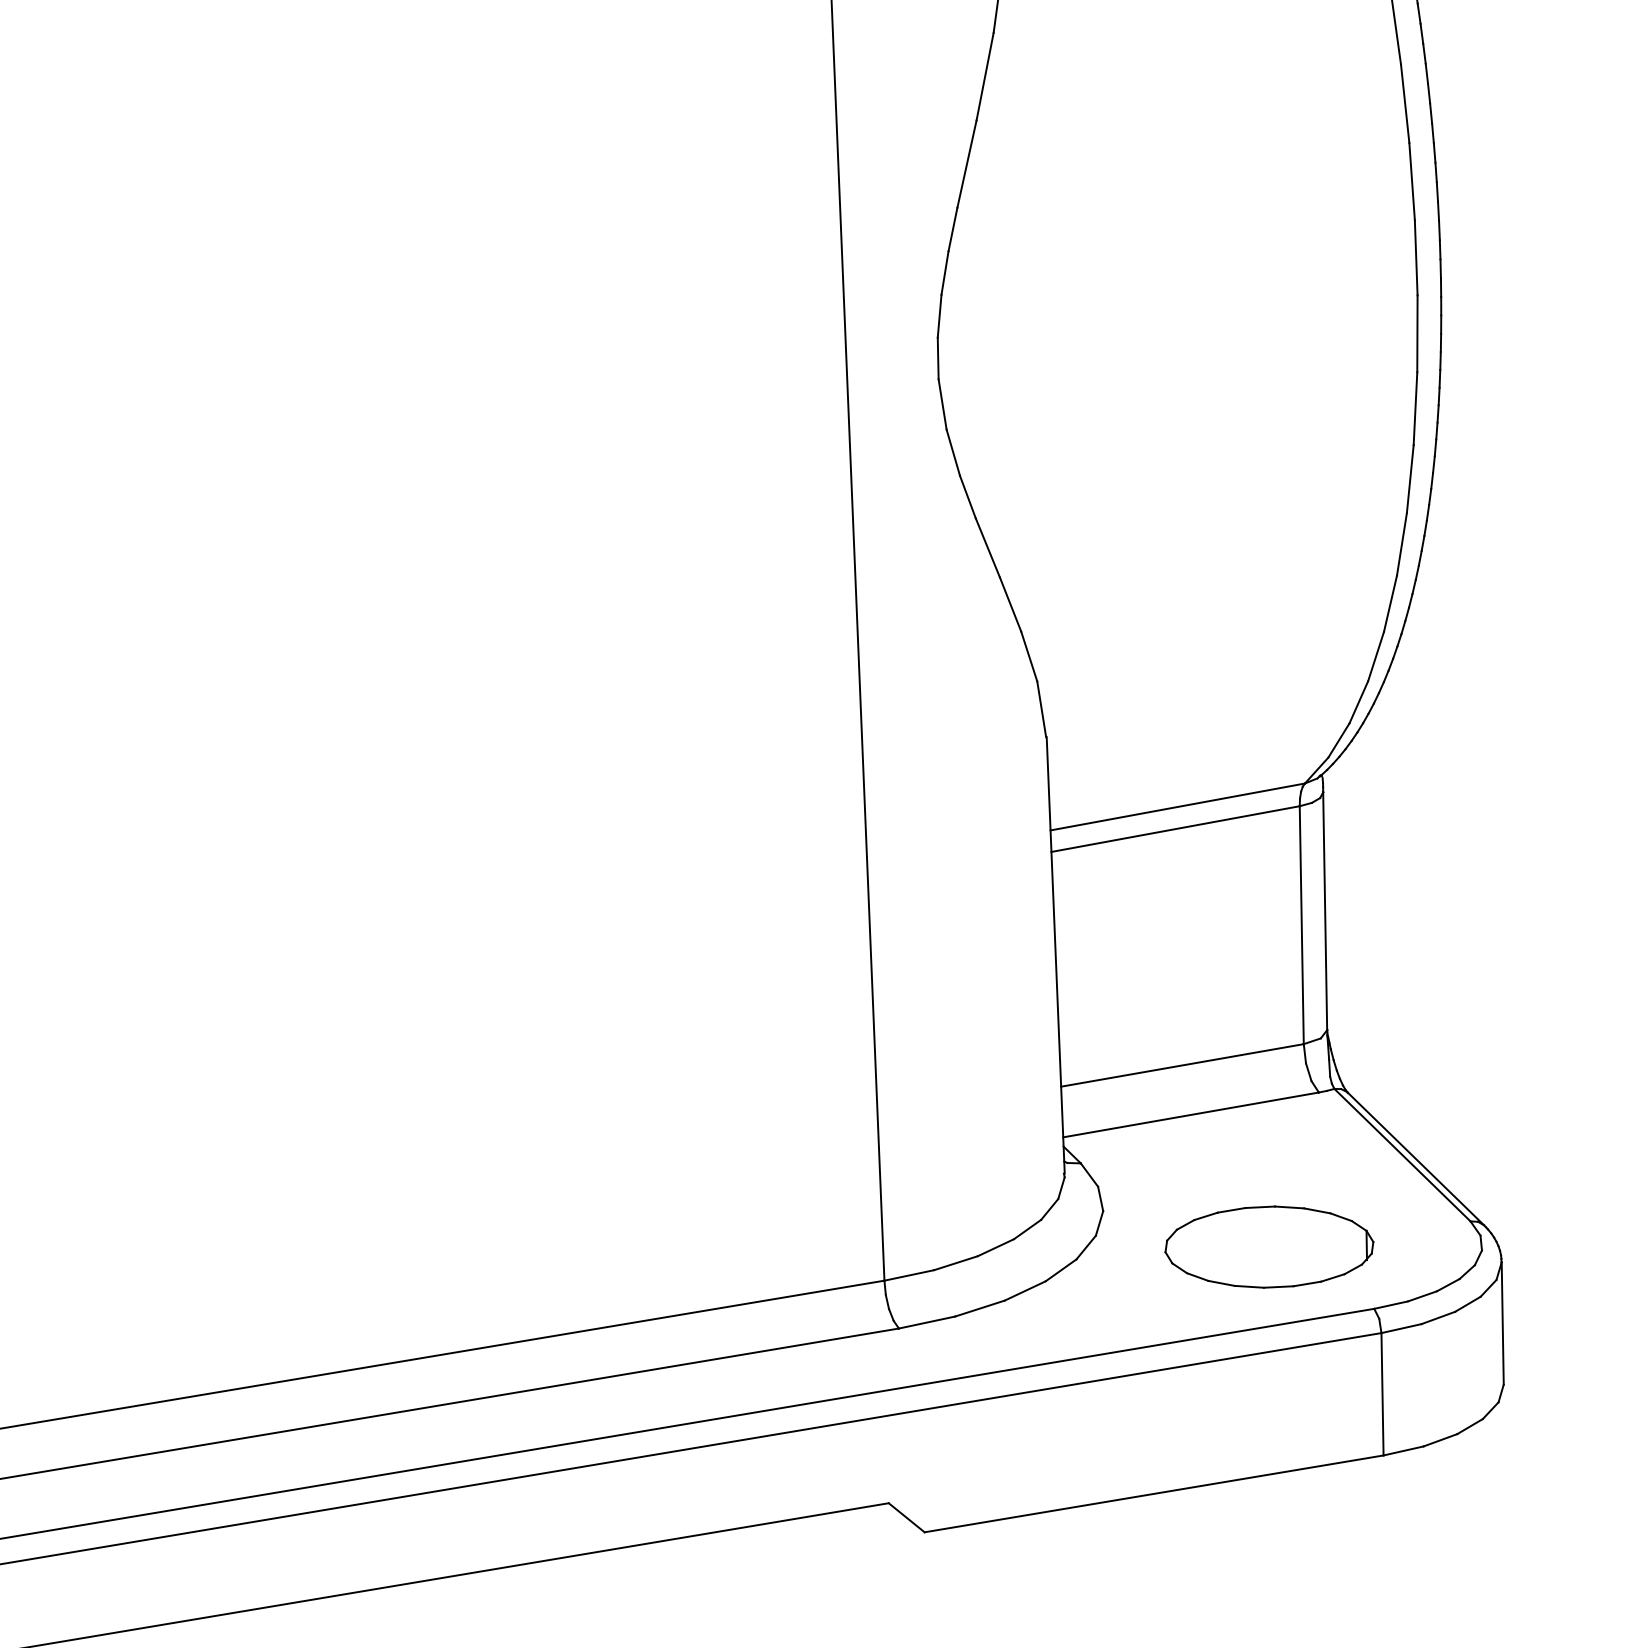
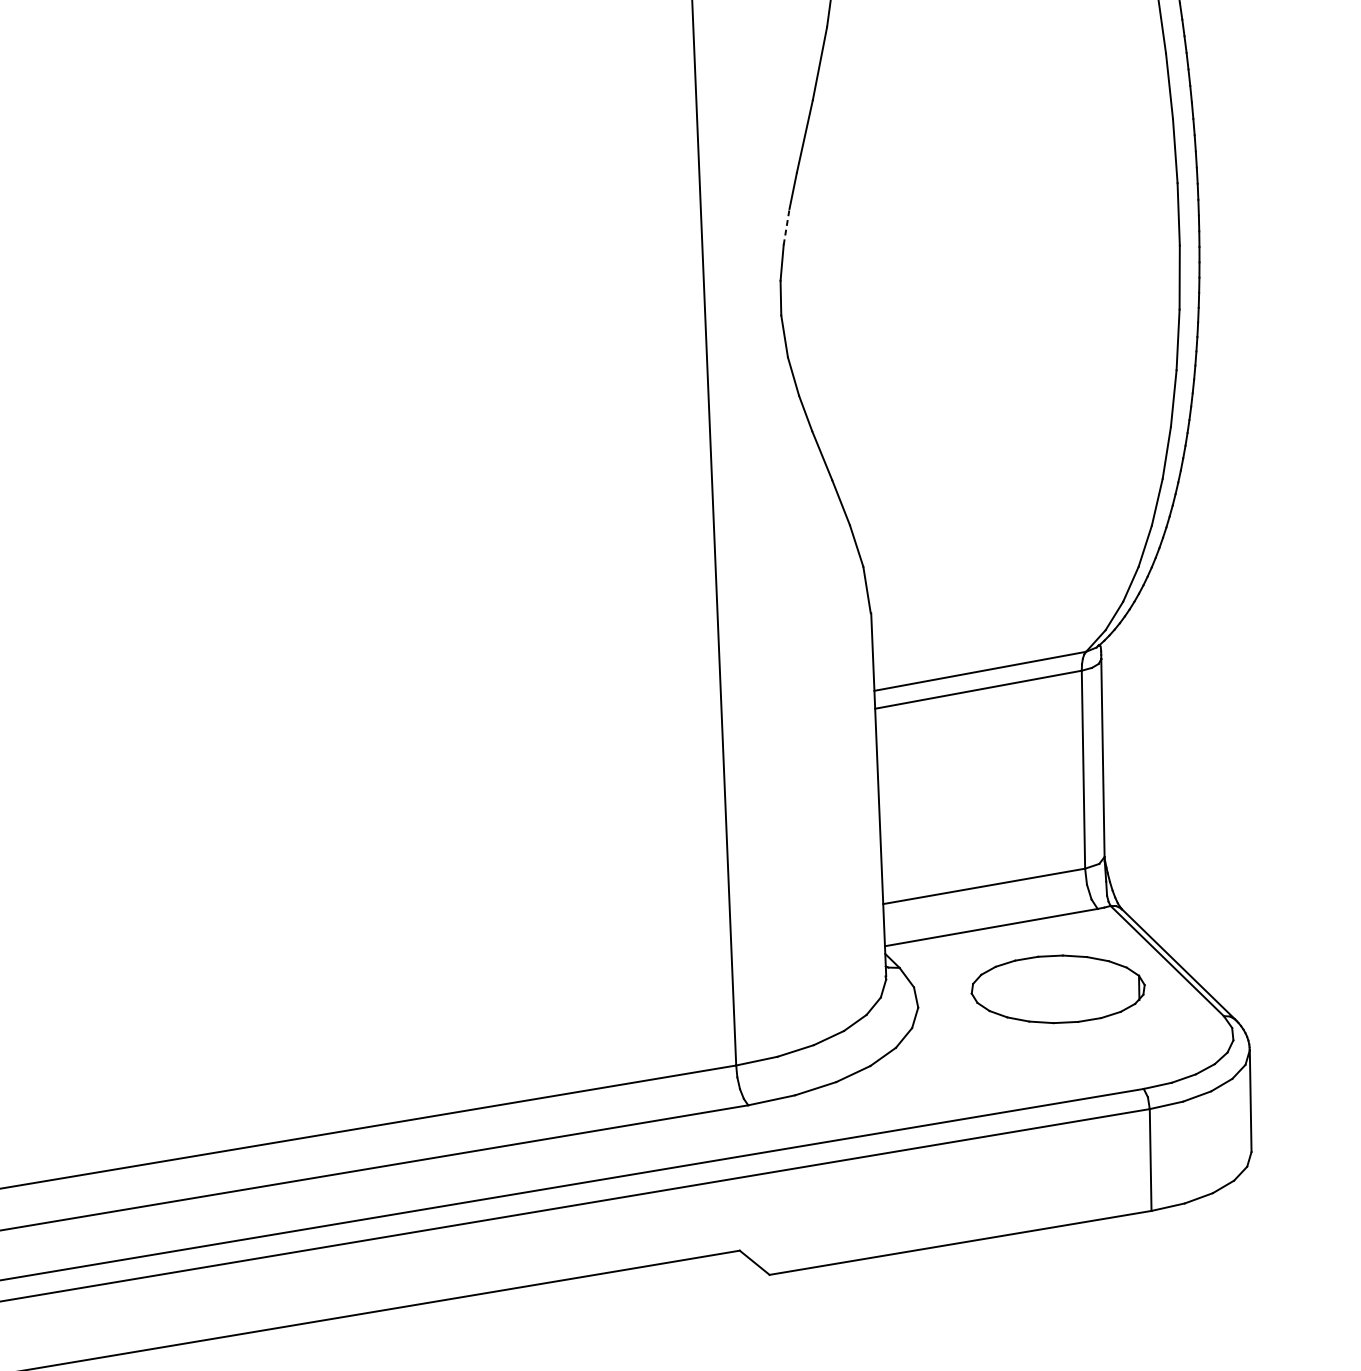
line: (945, 272) -> (787, 226), solid -> dashed
part: (1269, 1246) -> (1058, 988), moved

